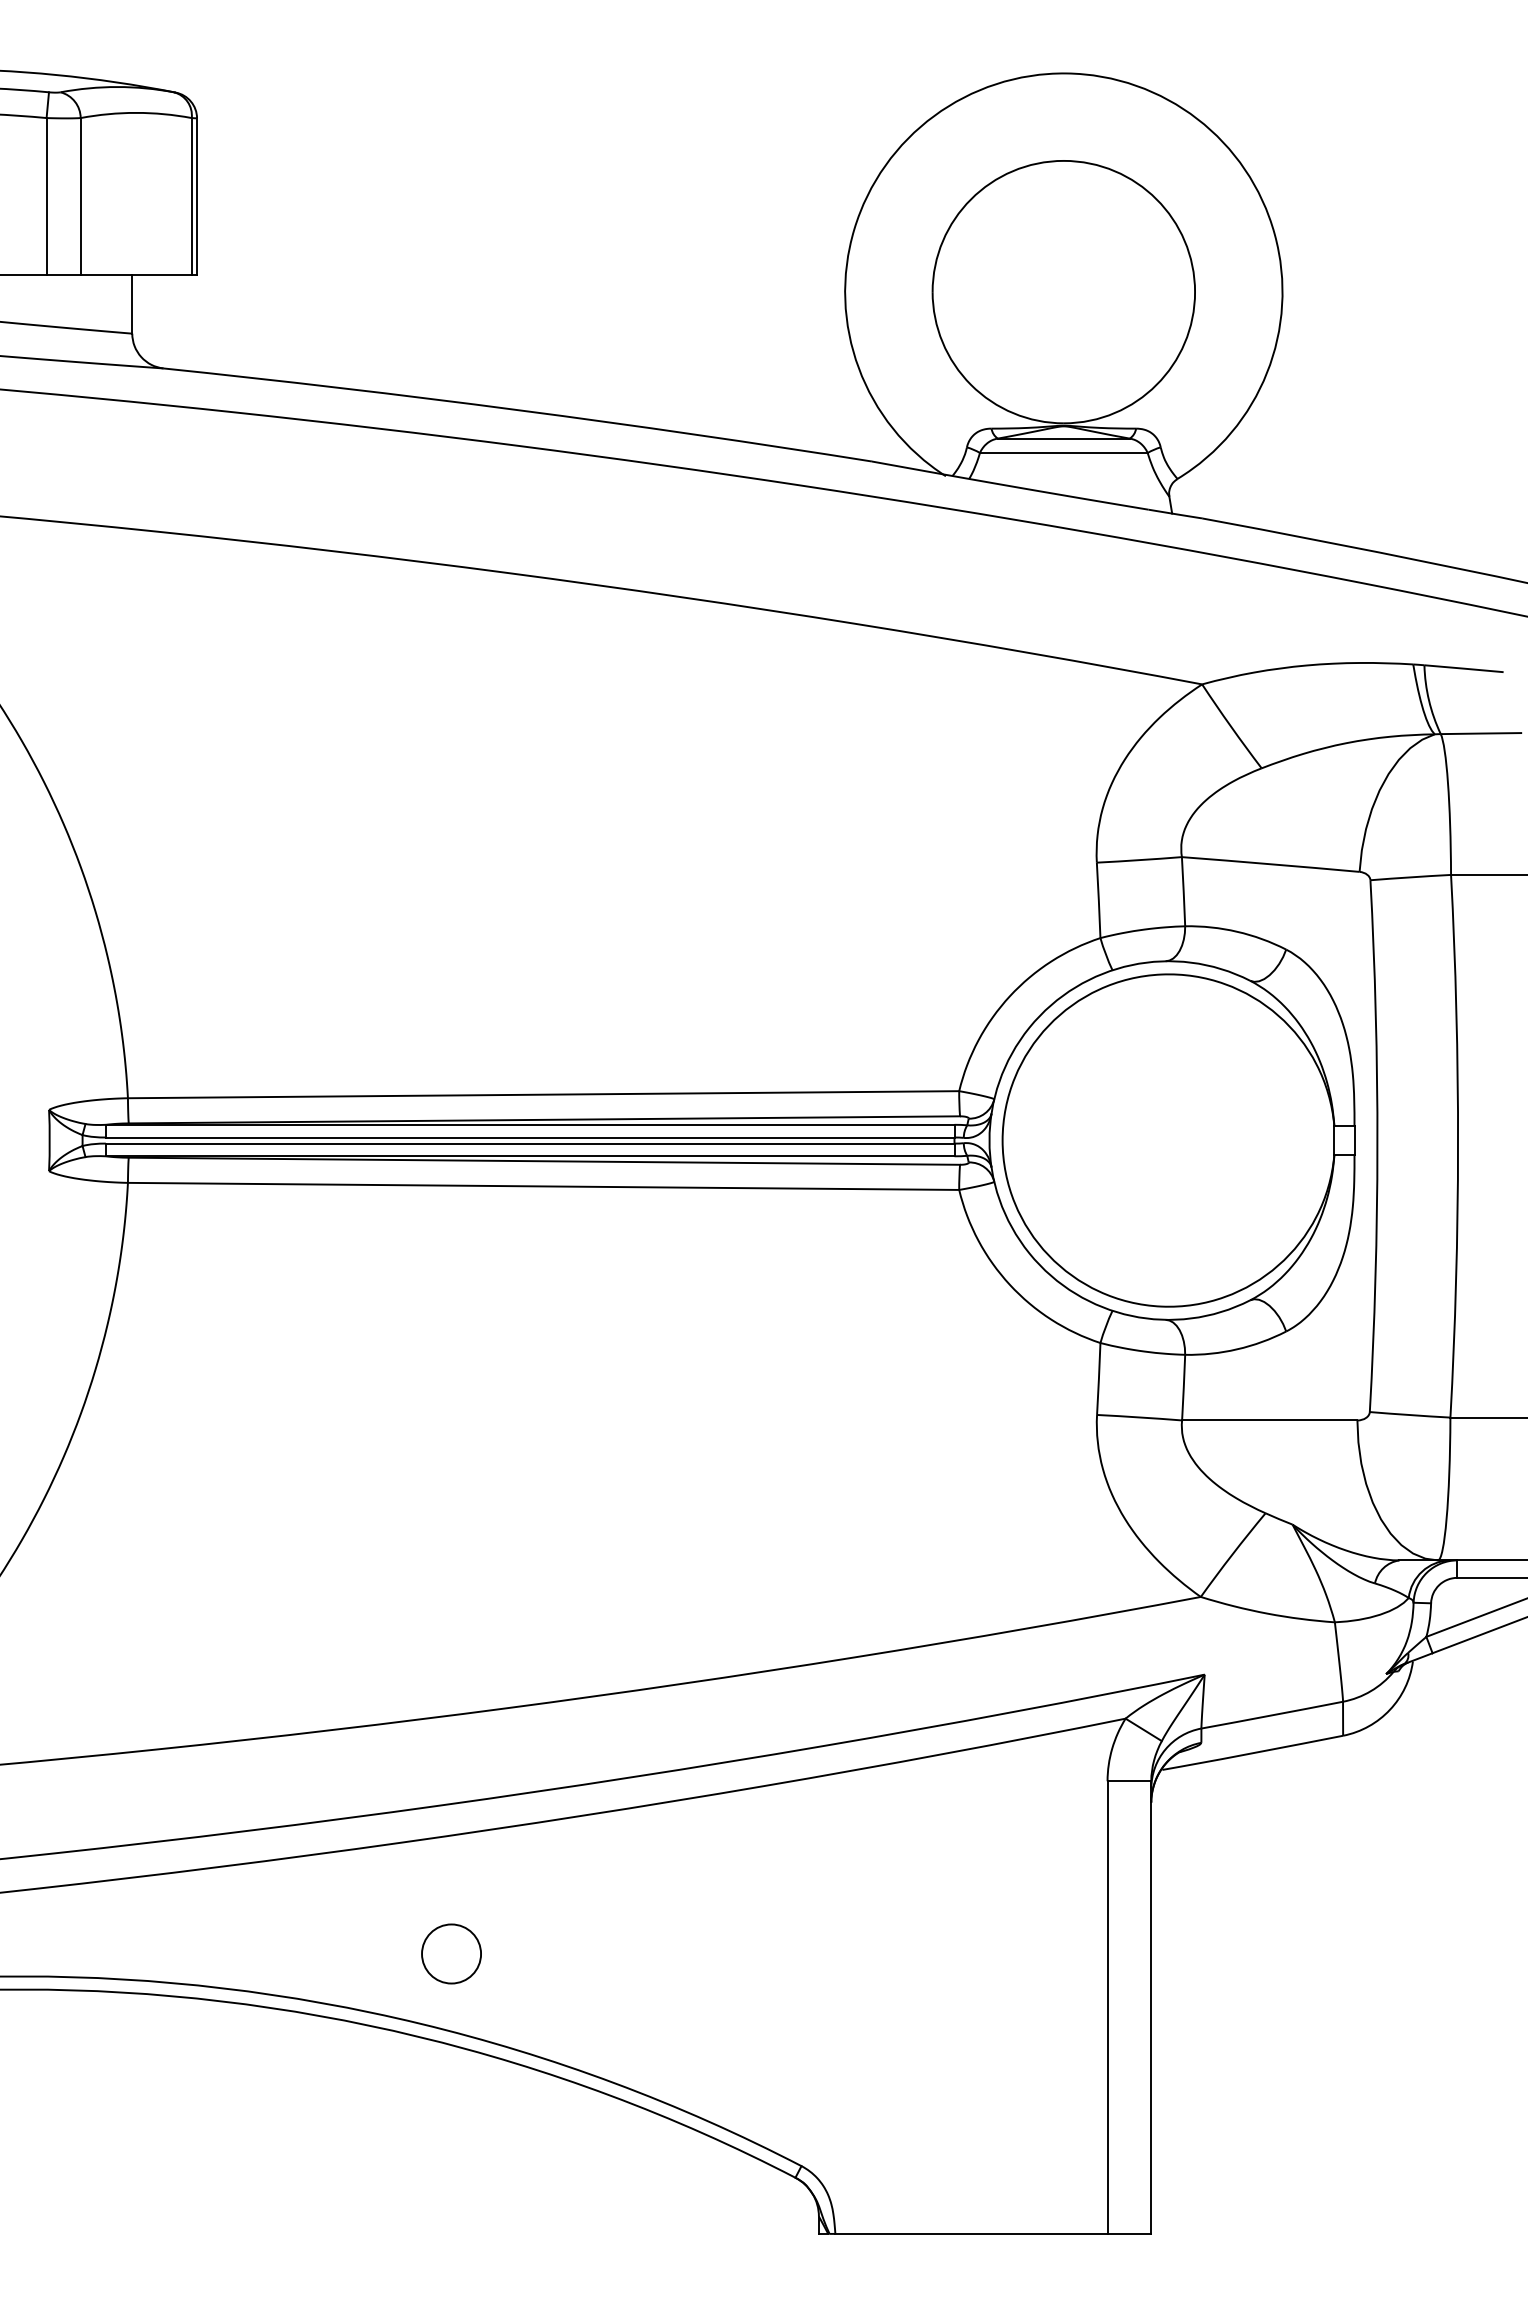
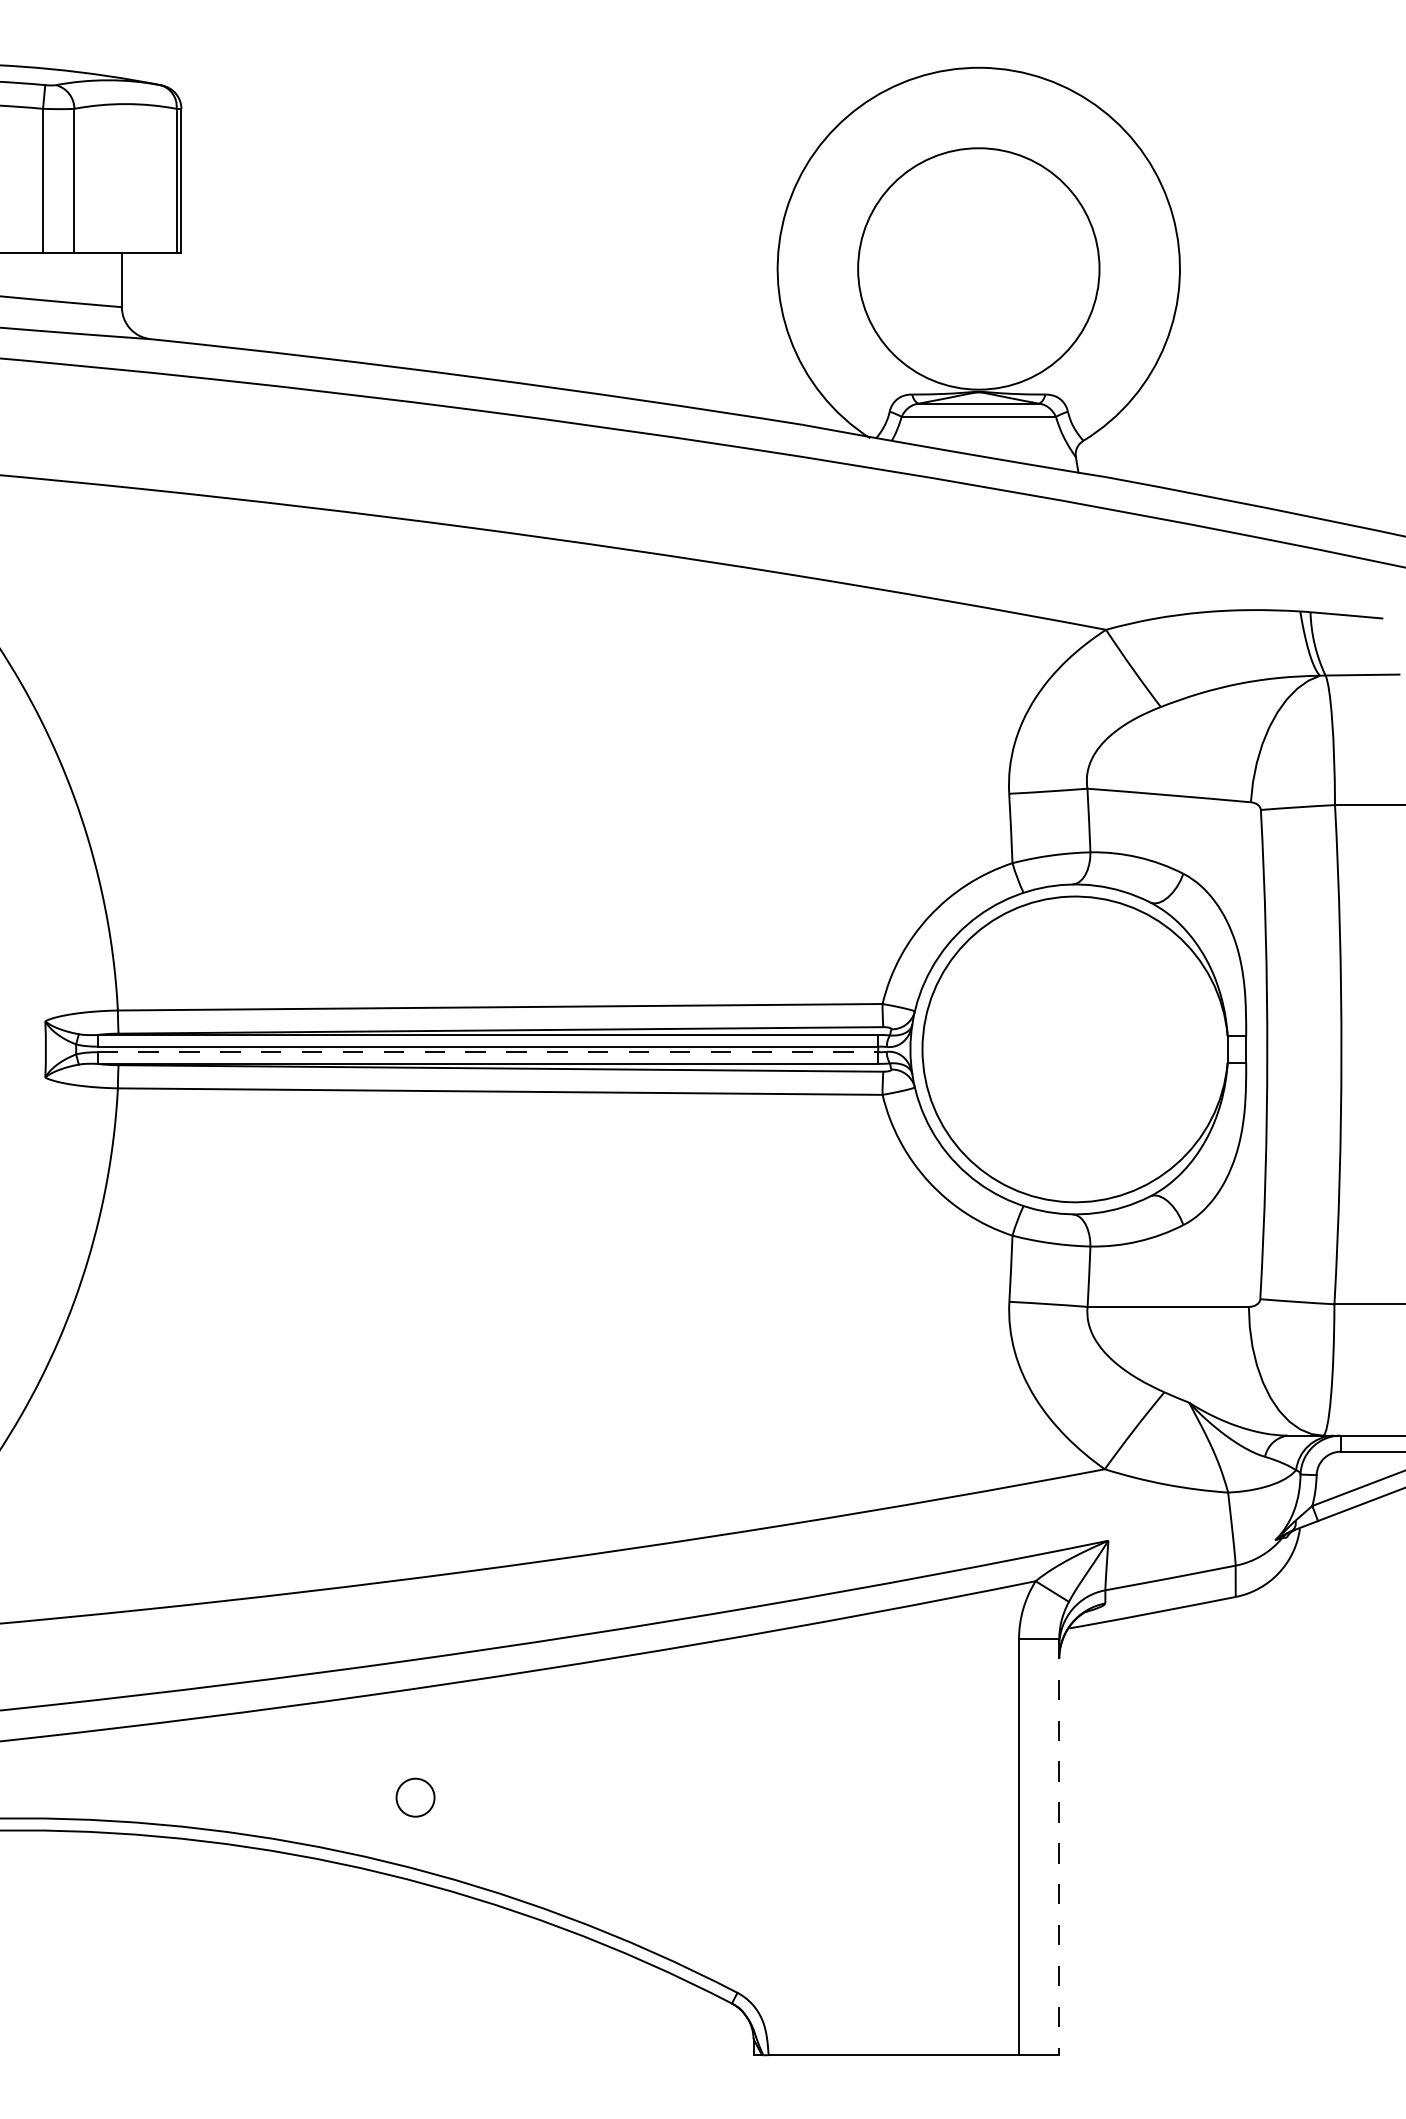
line: (530, 1143) -> (488, 1052), solid -> dashed
circle: (451, 1953) -> (415, 1797), size x0.7
line: (1151, 2008) -> (1059, 1847), solid -> dashed

